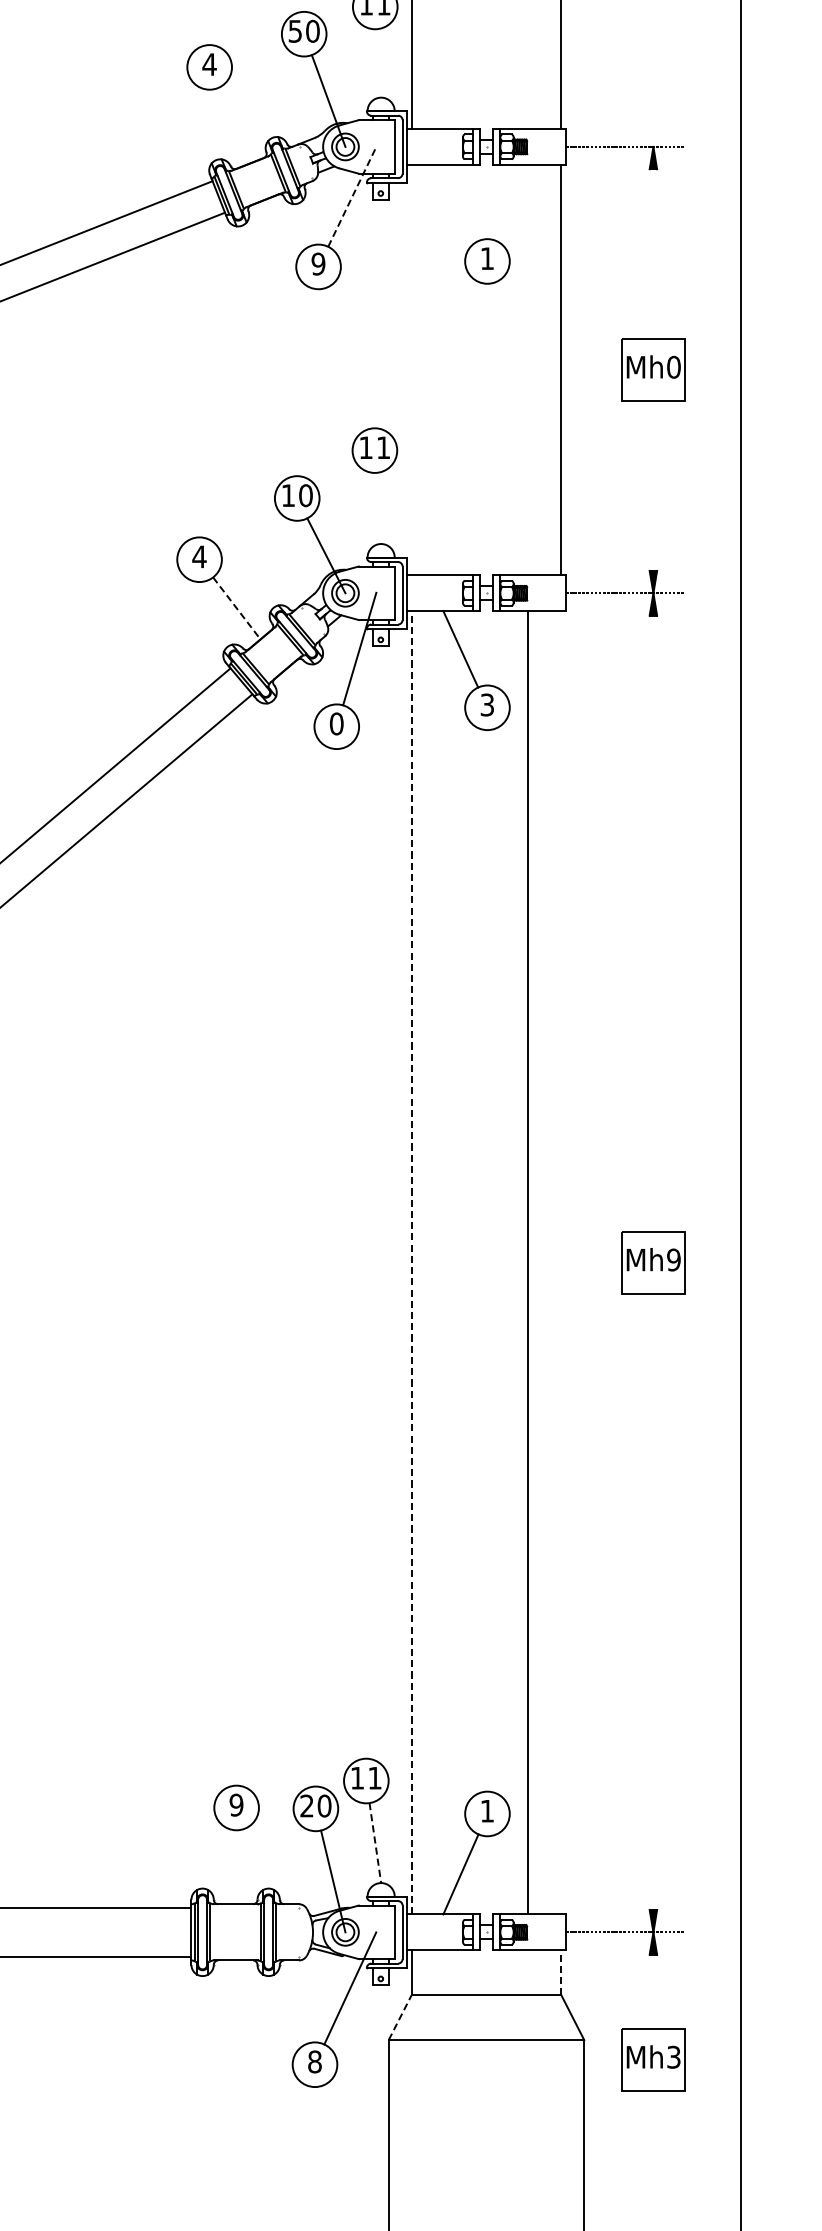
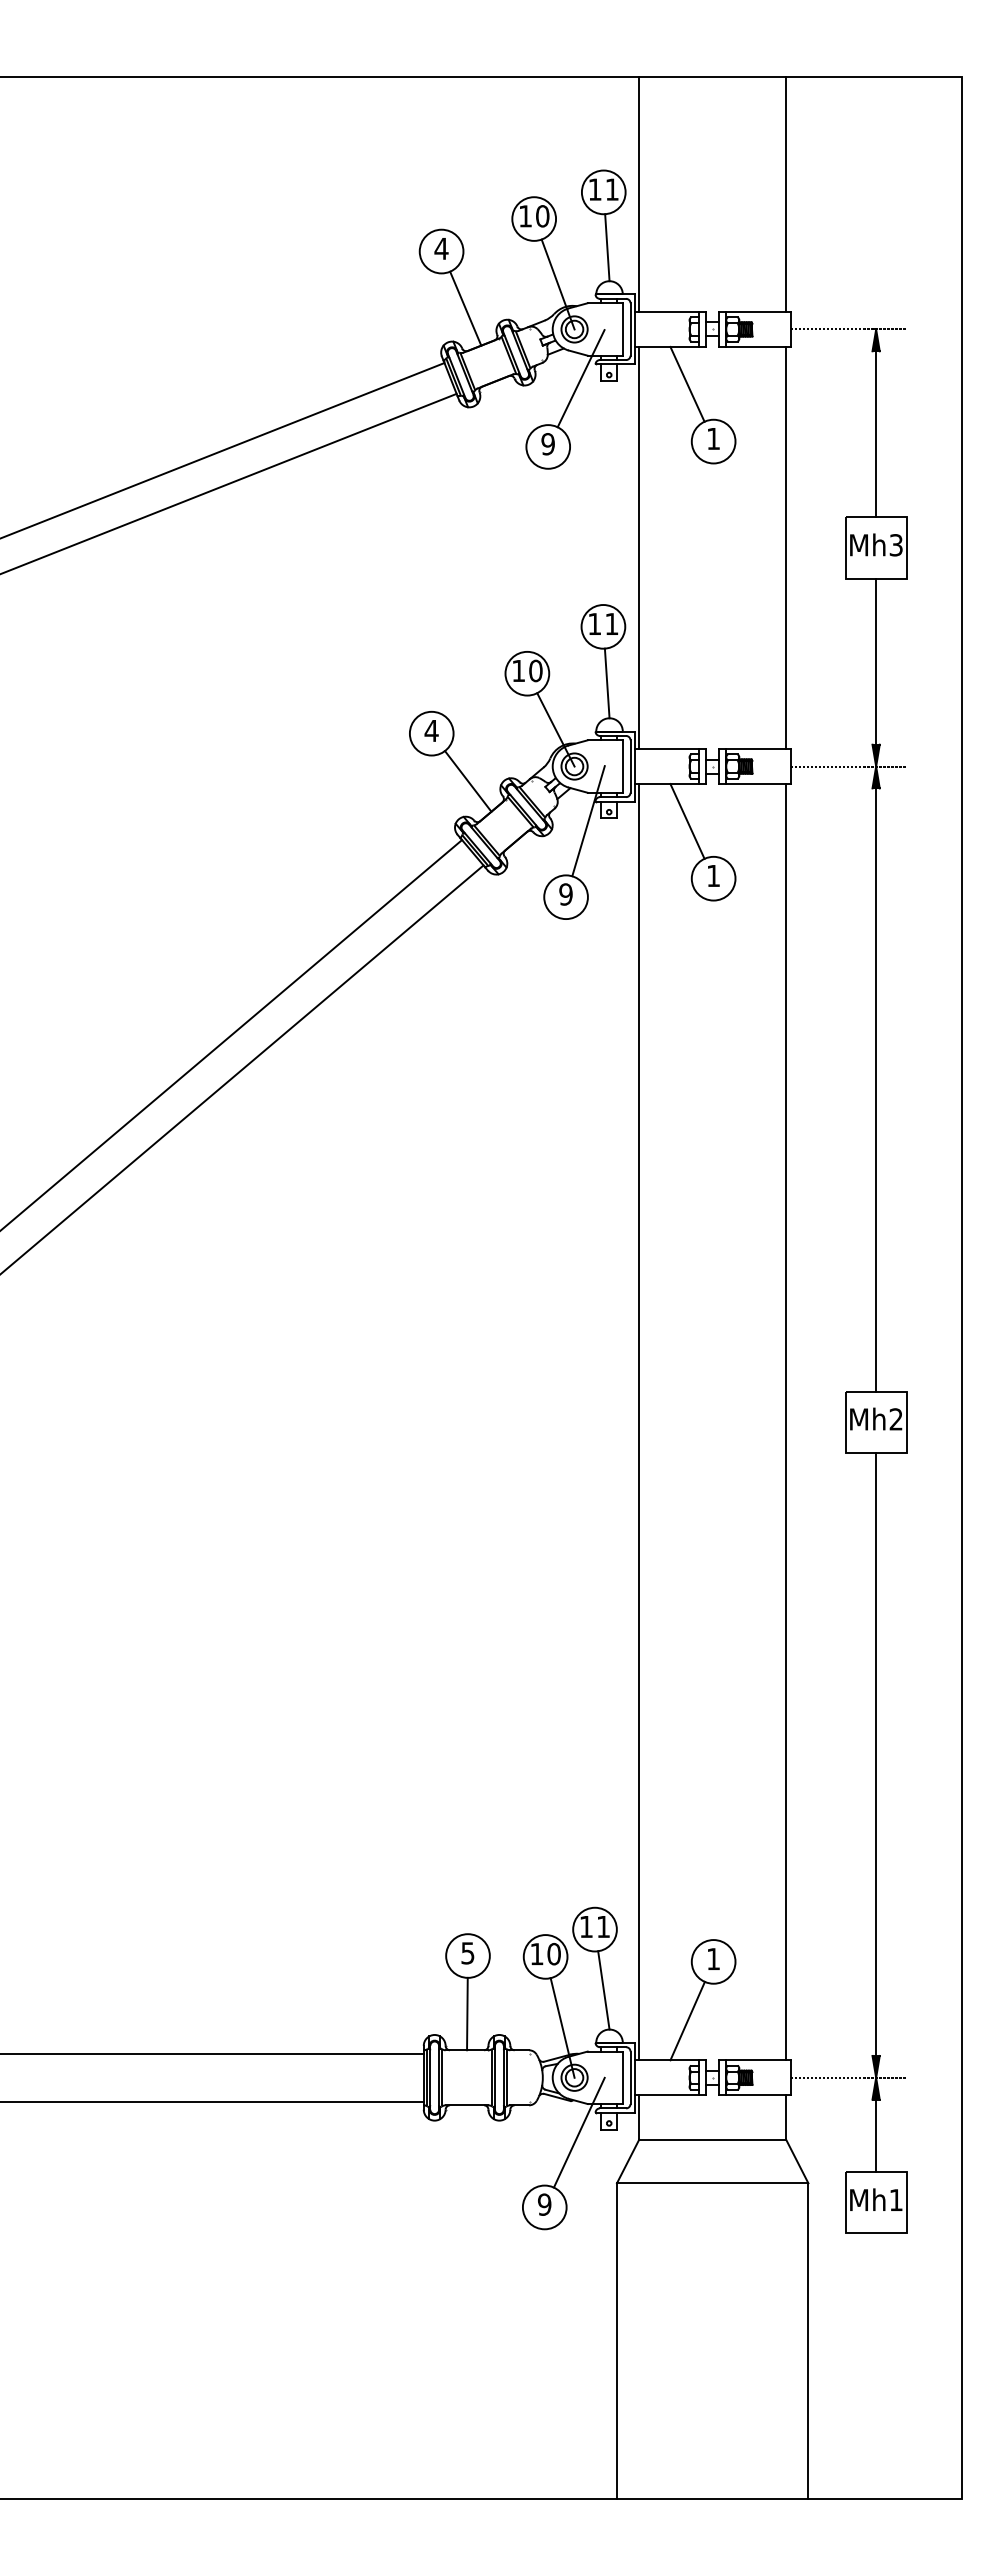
text: (295, 31) -> (525, 216), 50 -> 10
line: (379, 63) -> (607, 247), added
line: (234, 125) -> (465, 308), added
line: (352, 197) -> (581, 378), dashed -> solid
line: (460, 202) -> (687, 383), added
line: (653, 254) -> (876, 434), added
text: (673, 367) -> (895, 545), Mh0 -> Mh3
line: (411, 369) -> (639, 547), added
line: (653, 495) -> (876, 670), added
line: (378, 508) -> (606, 683), added
line: (237, 608) -> (468, 781), dashed -> solid
text: (487, 704) -> (713, 875), 3 -> 1
text: (336, 723) -> (565, 894), 0 -> 9
line: (653, 913) -> (876, 1080), added
text: (673, 1260) -> (895, 1419), Mh9 -> Mh2
line: (411, 1262) -> (639, 1421), dashed -> solid
line: (528, 1263) -> (786, 1422), moved
line: (653, 1610) -> (876, 1762), added
text: (236, 1805) -> (467, 1953), 9 -> 5
text: (306, 1805) -> (536, 1953), 20 -> 10
line: (374, 1843) -> (603, 1990), dashed -> solid
line: (236, 1866) -> (467, 2013), added
line: (561, 1971) -> (786, 2116), dashed -> solid
line: (653, 1991) -> (876, 2135), added
line: (400, 2017) -> (628, 2161), dashed -> solid
text: (673, 2056) -> (895, 2199), Mh3 -> Mh1
text: (314, 2061) -> (544, 2204), 8 -> 9

